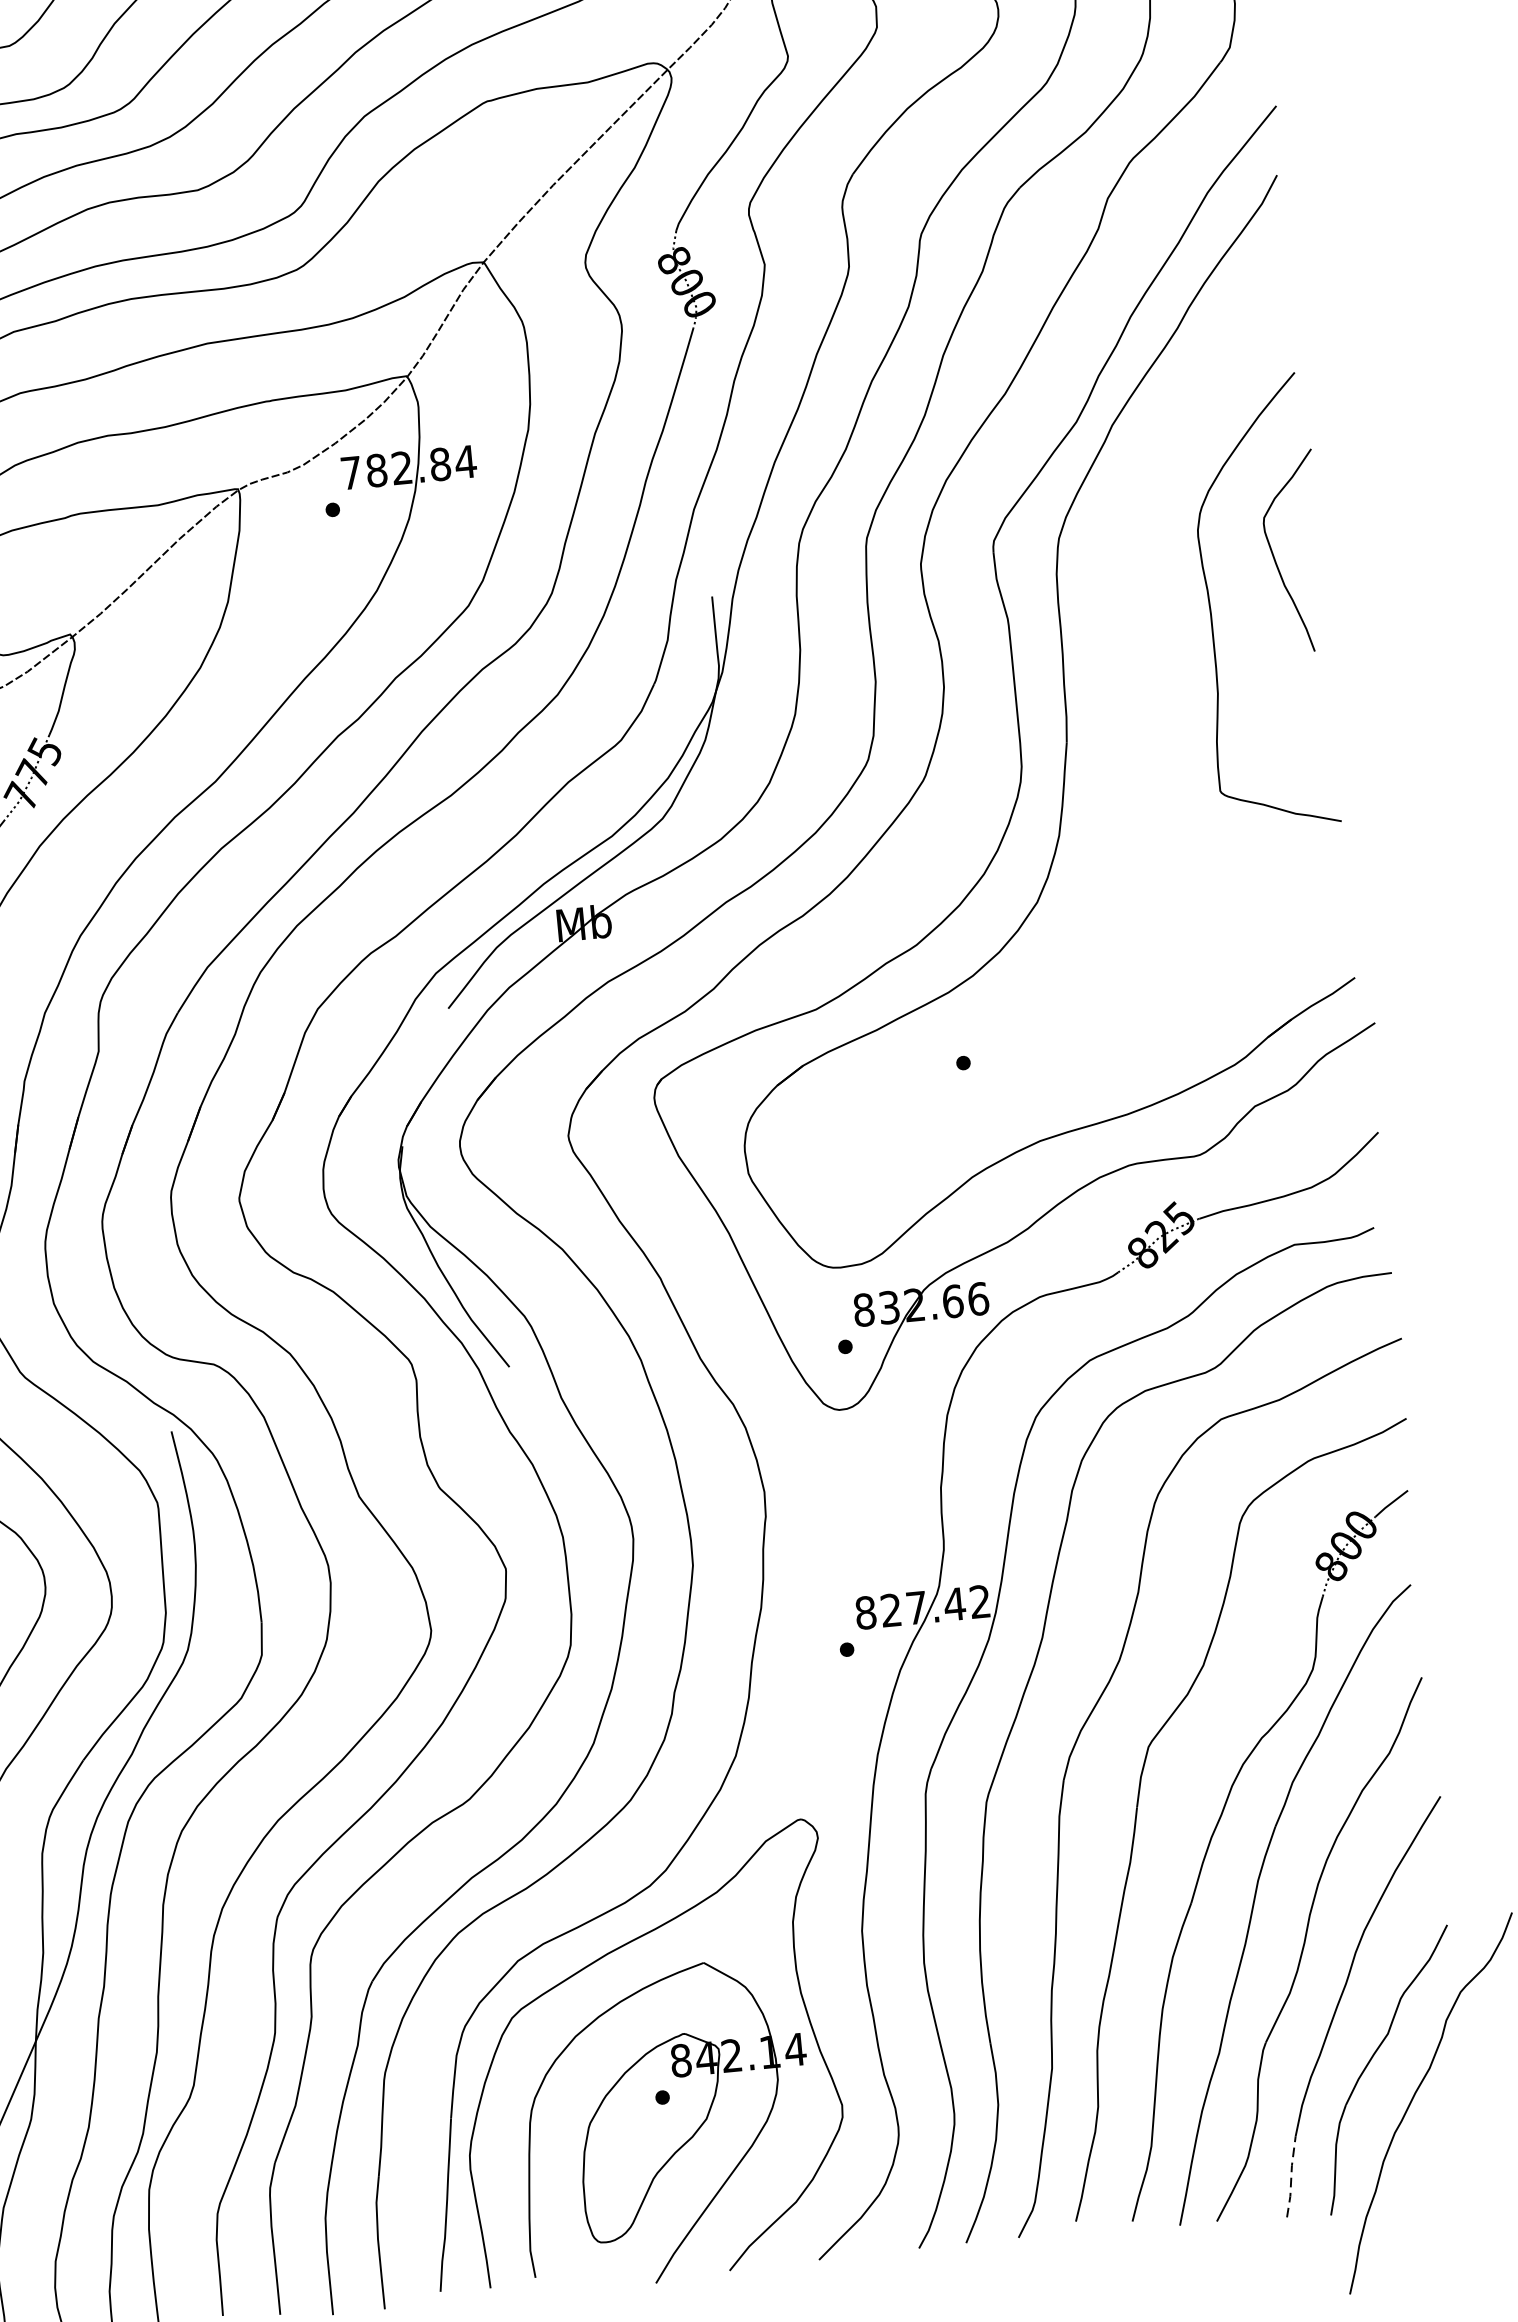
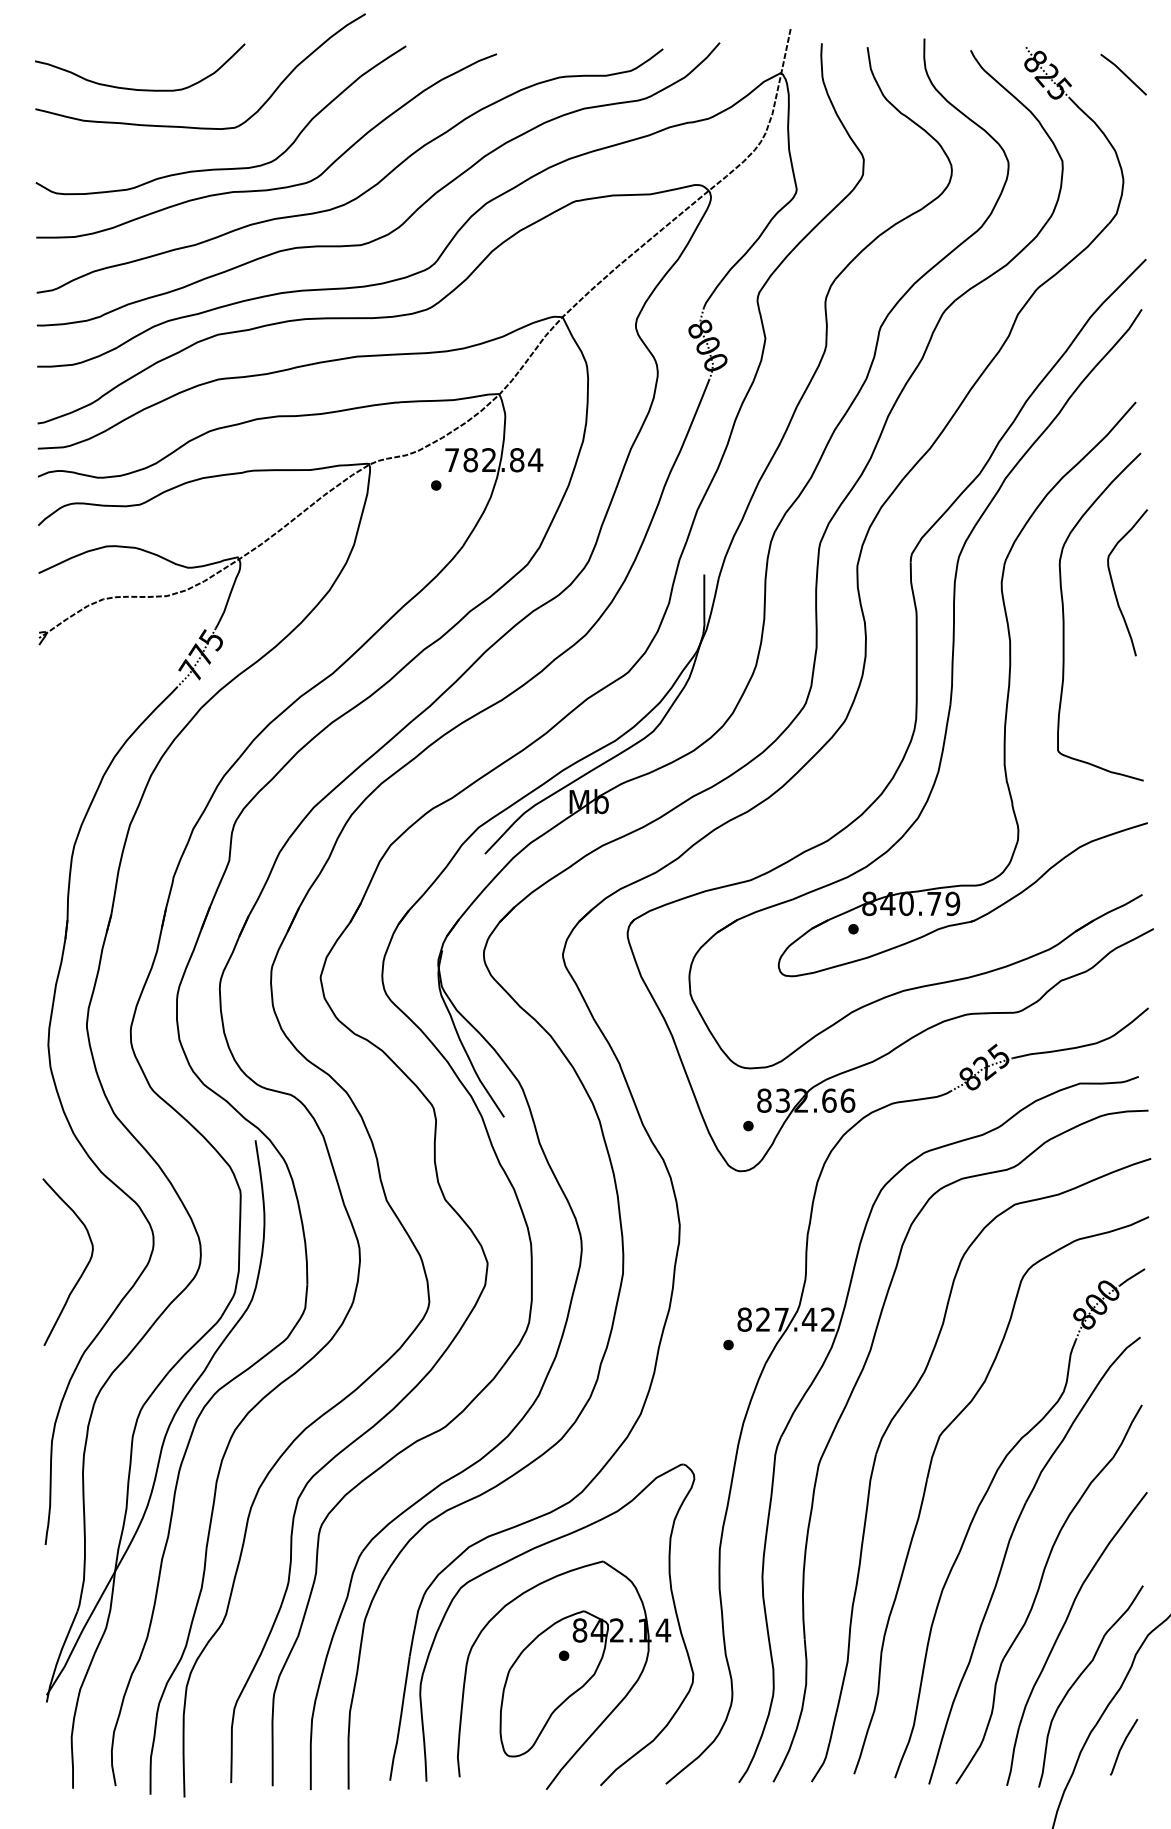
part: (1142, 726) -> (1006, 698), added
curve: (1440, 2149) -> (1122, 1747), added
line: (1290, 2176) -> (1012, 1756), dashed -> solid

